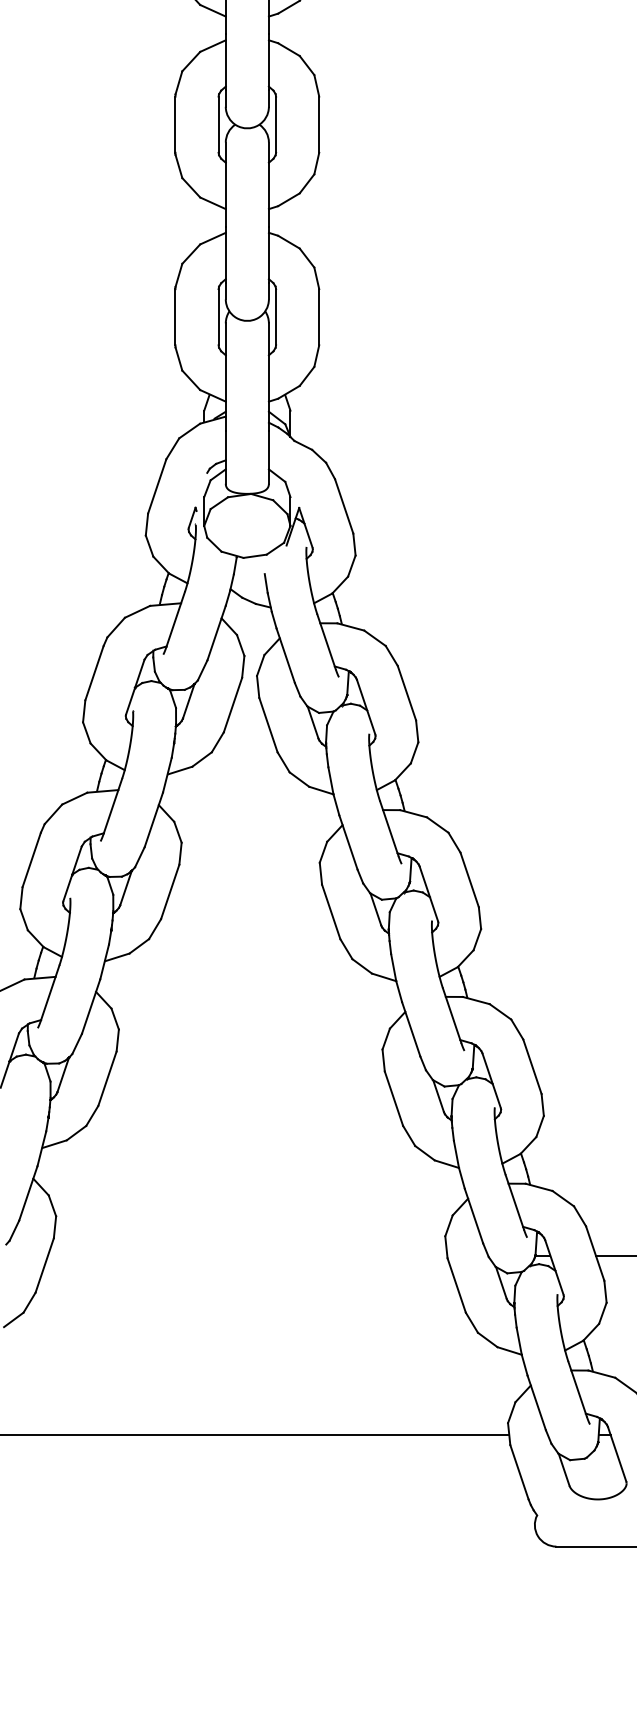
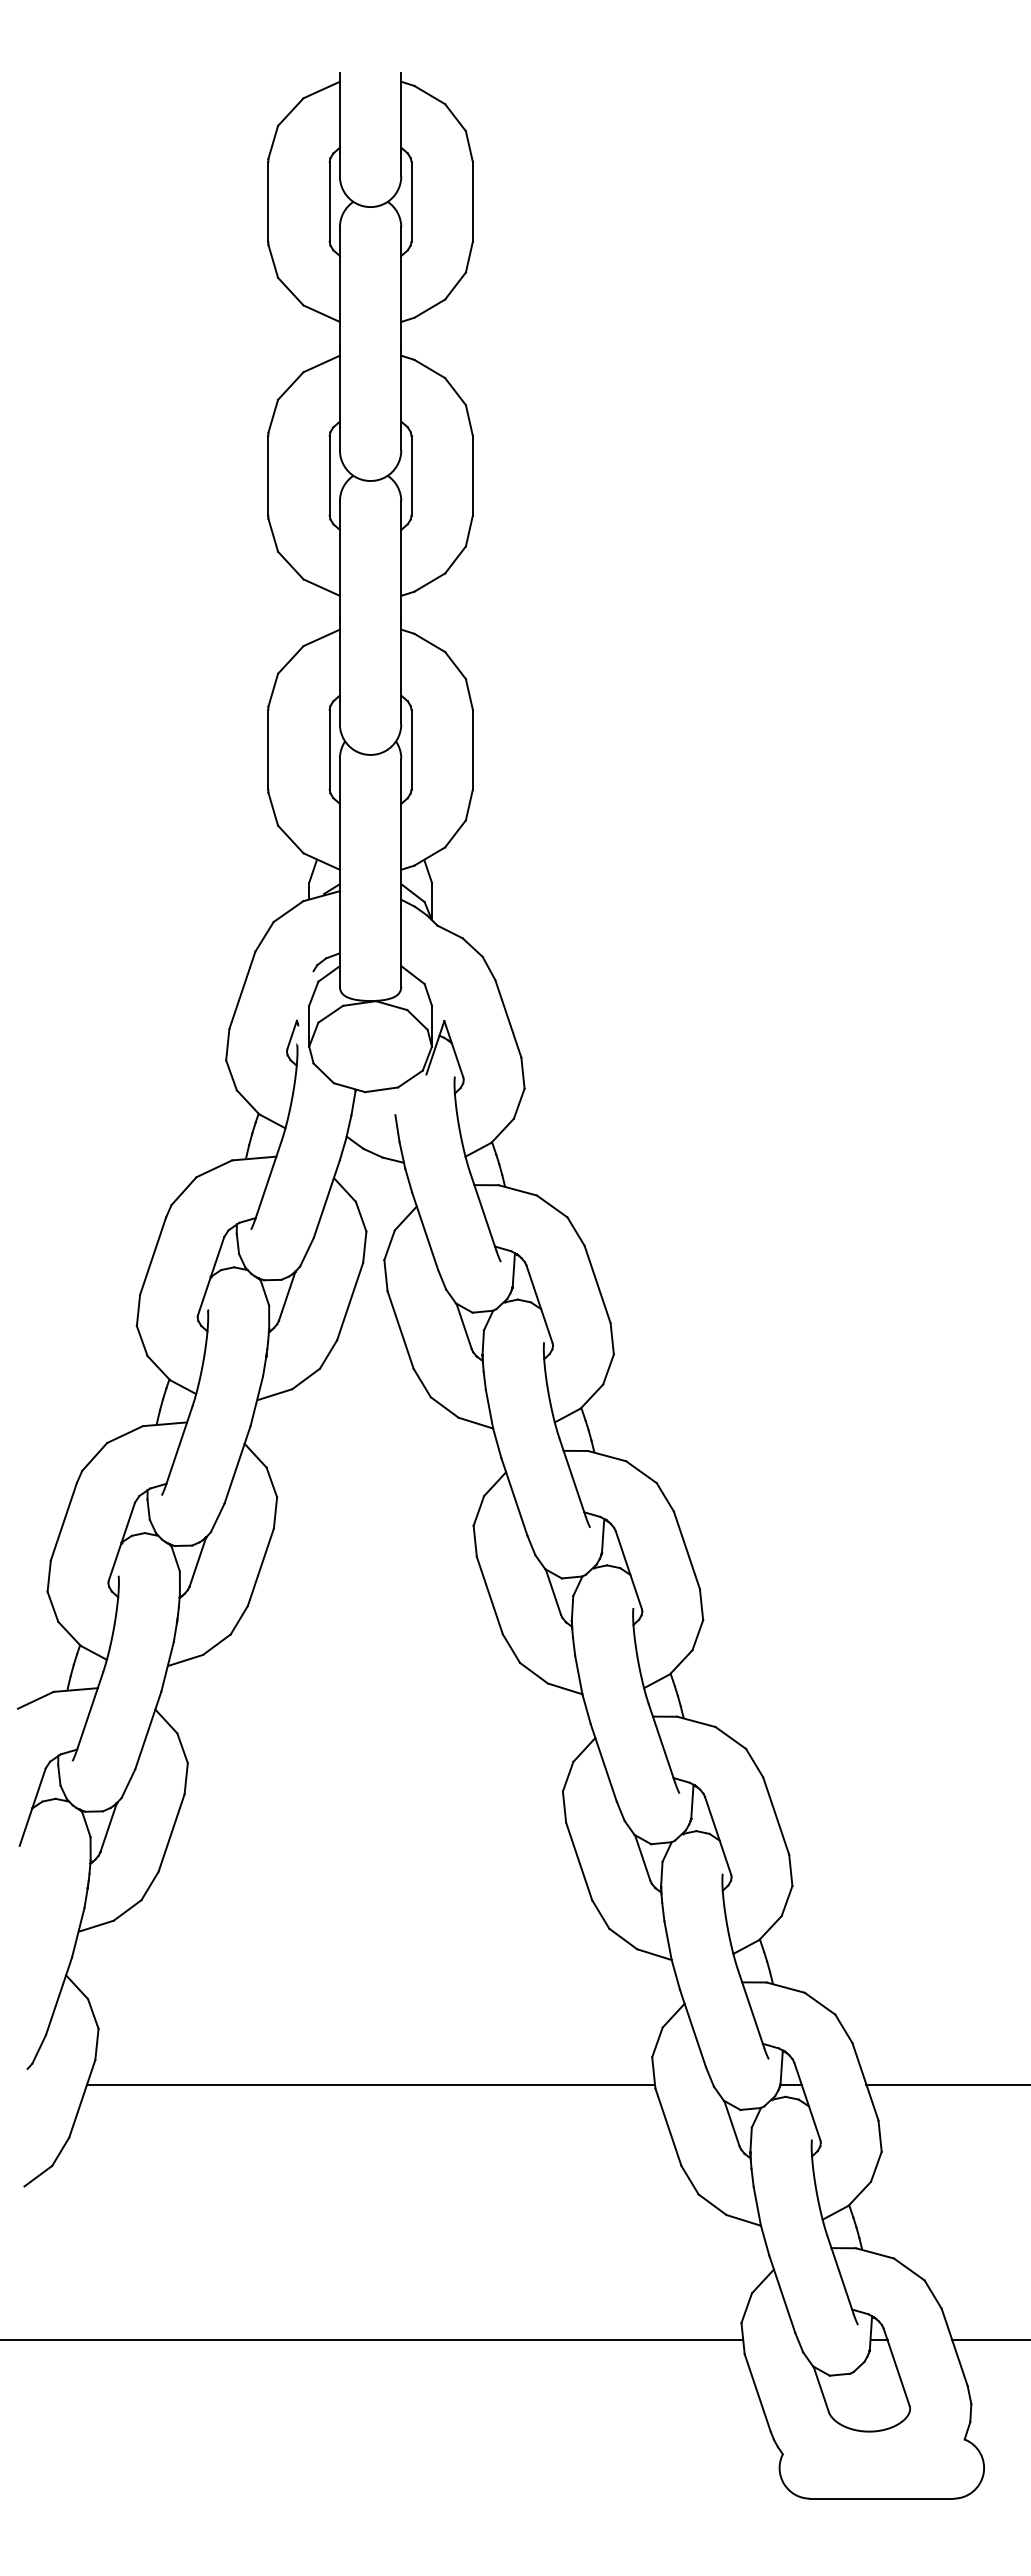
line: (247, 1255) -> (370, 2084), added

